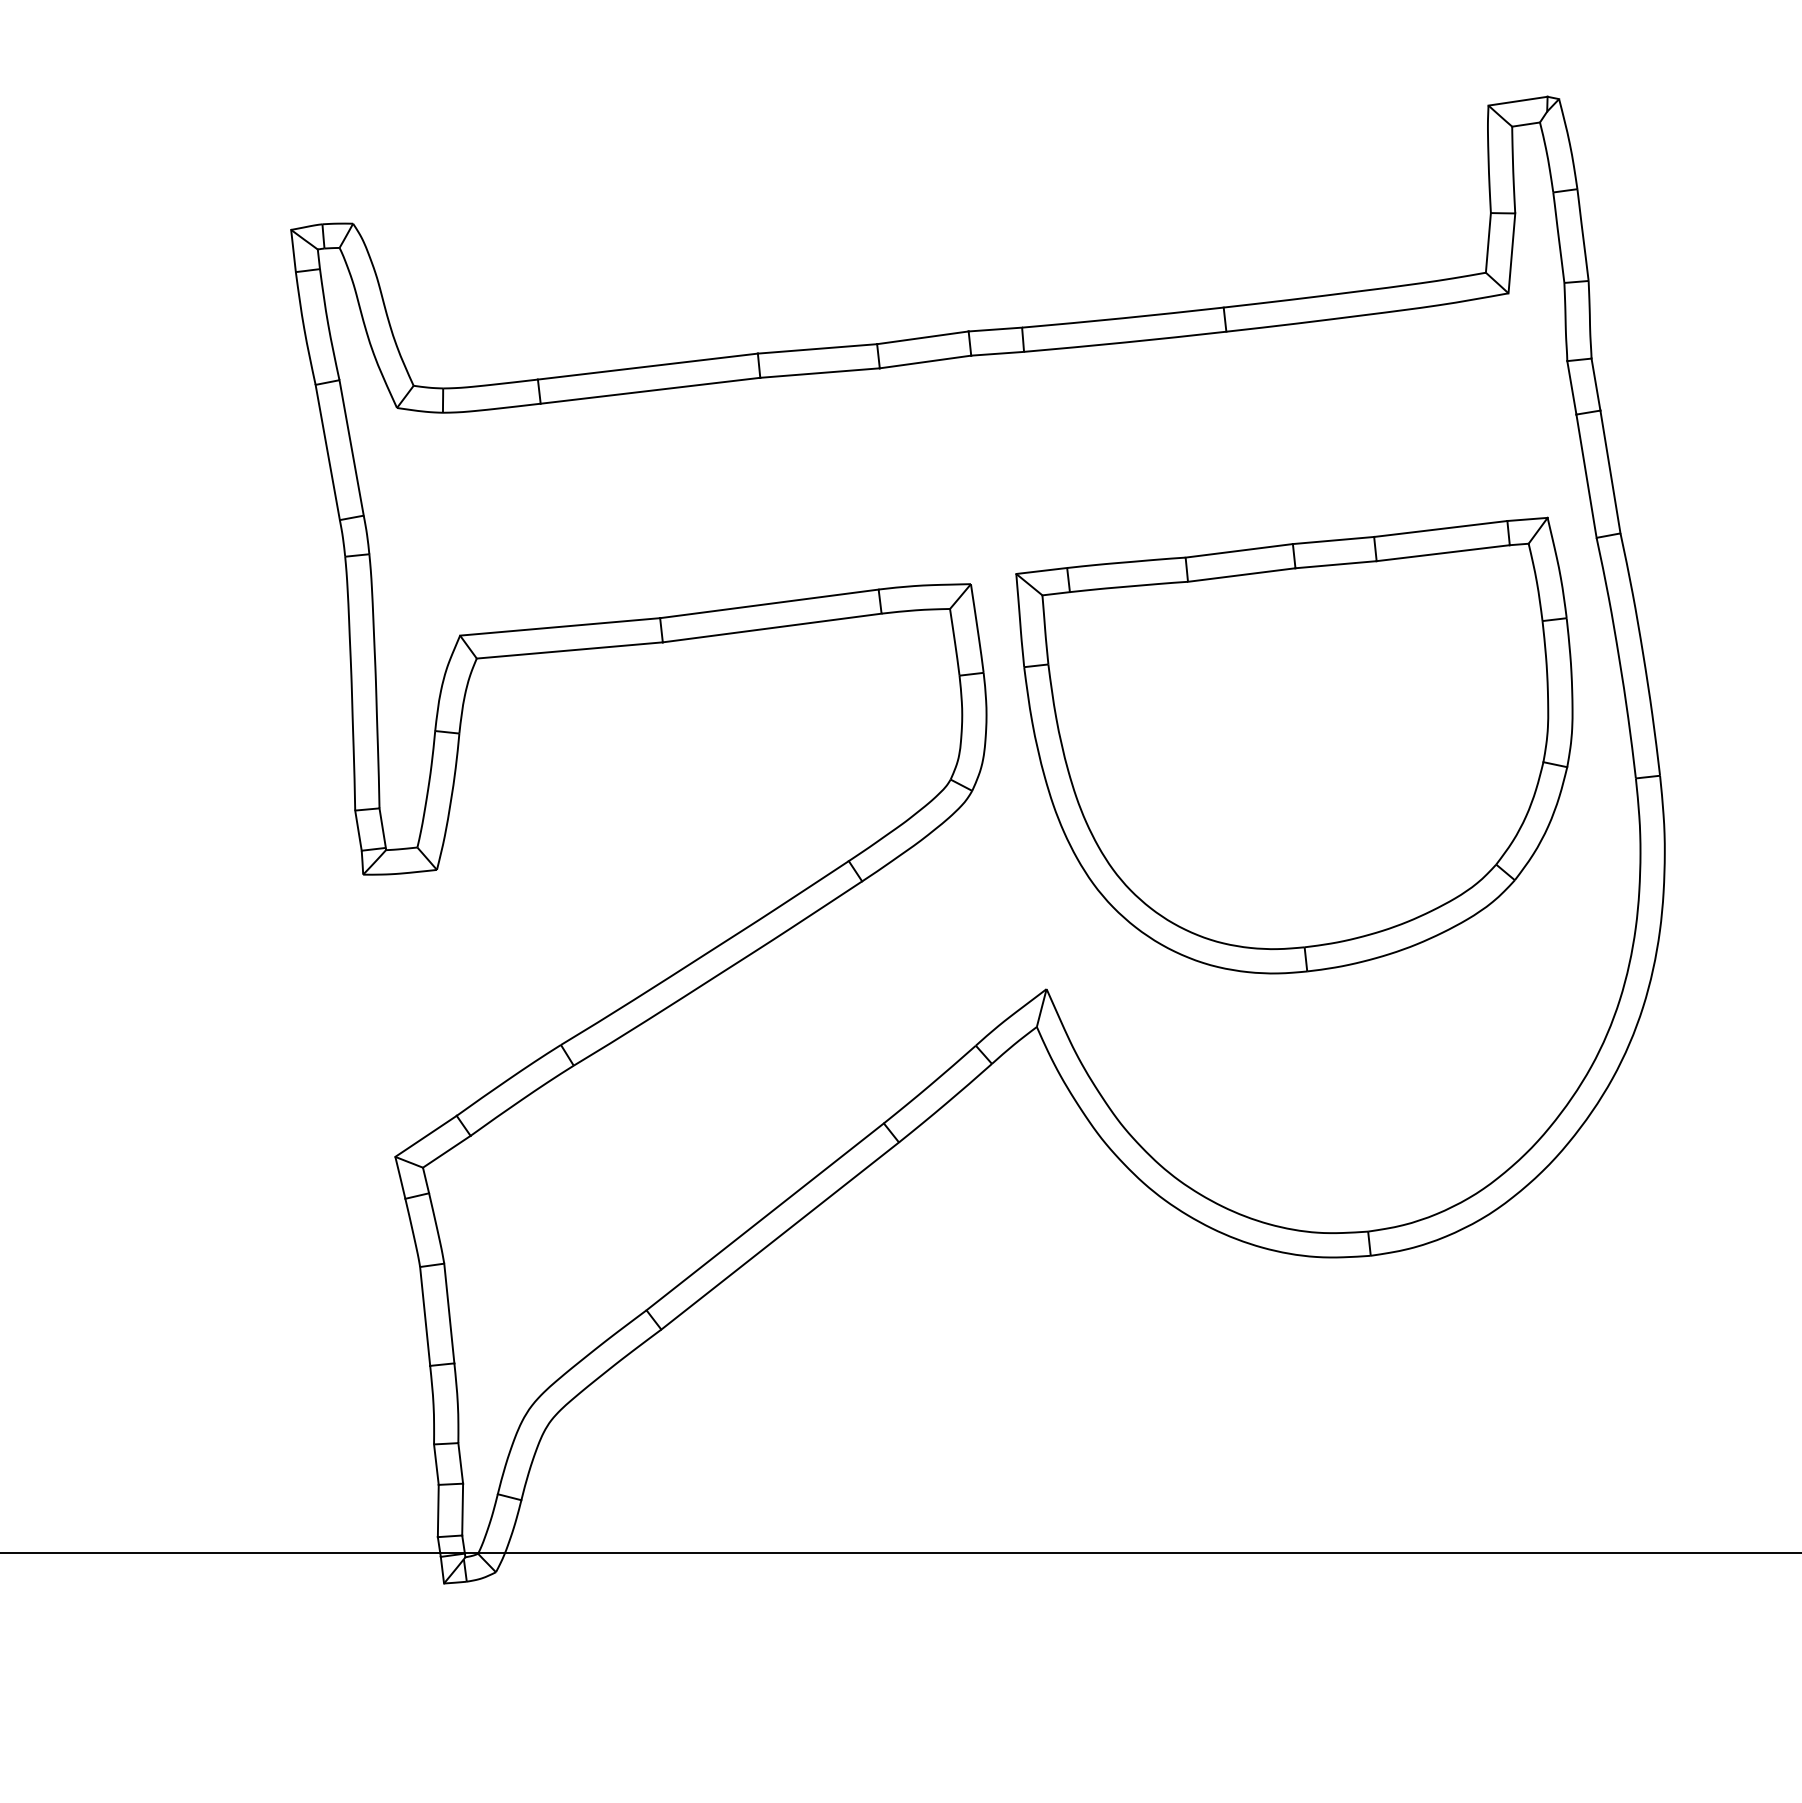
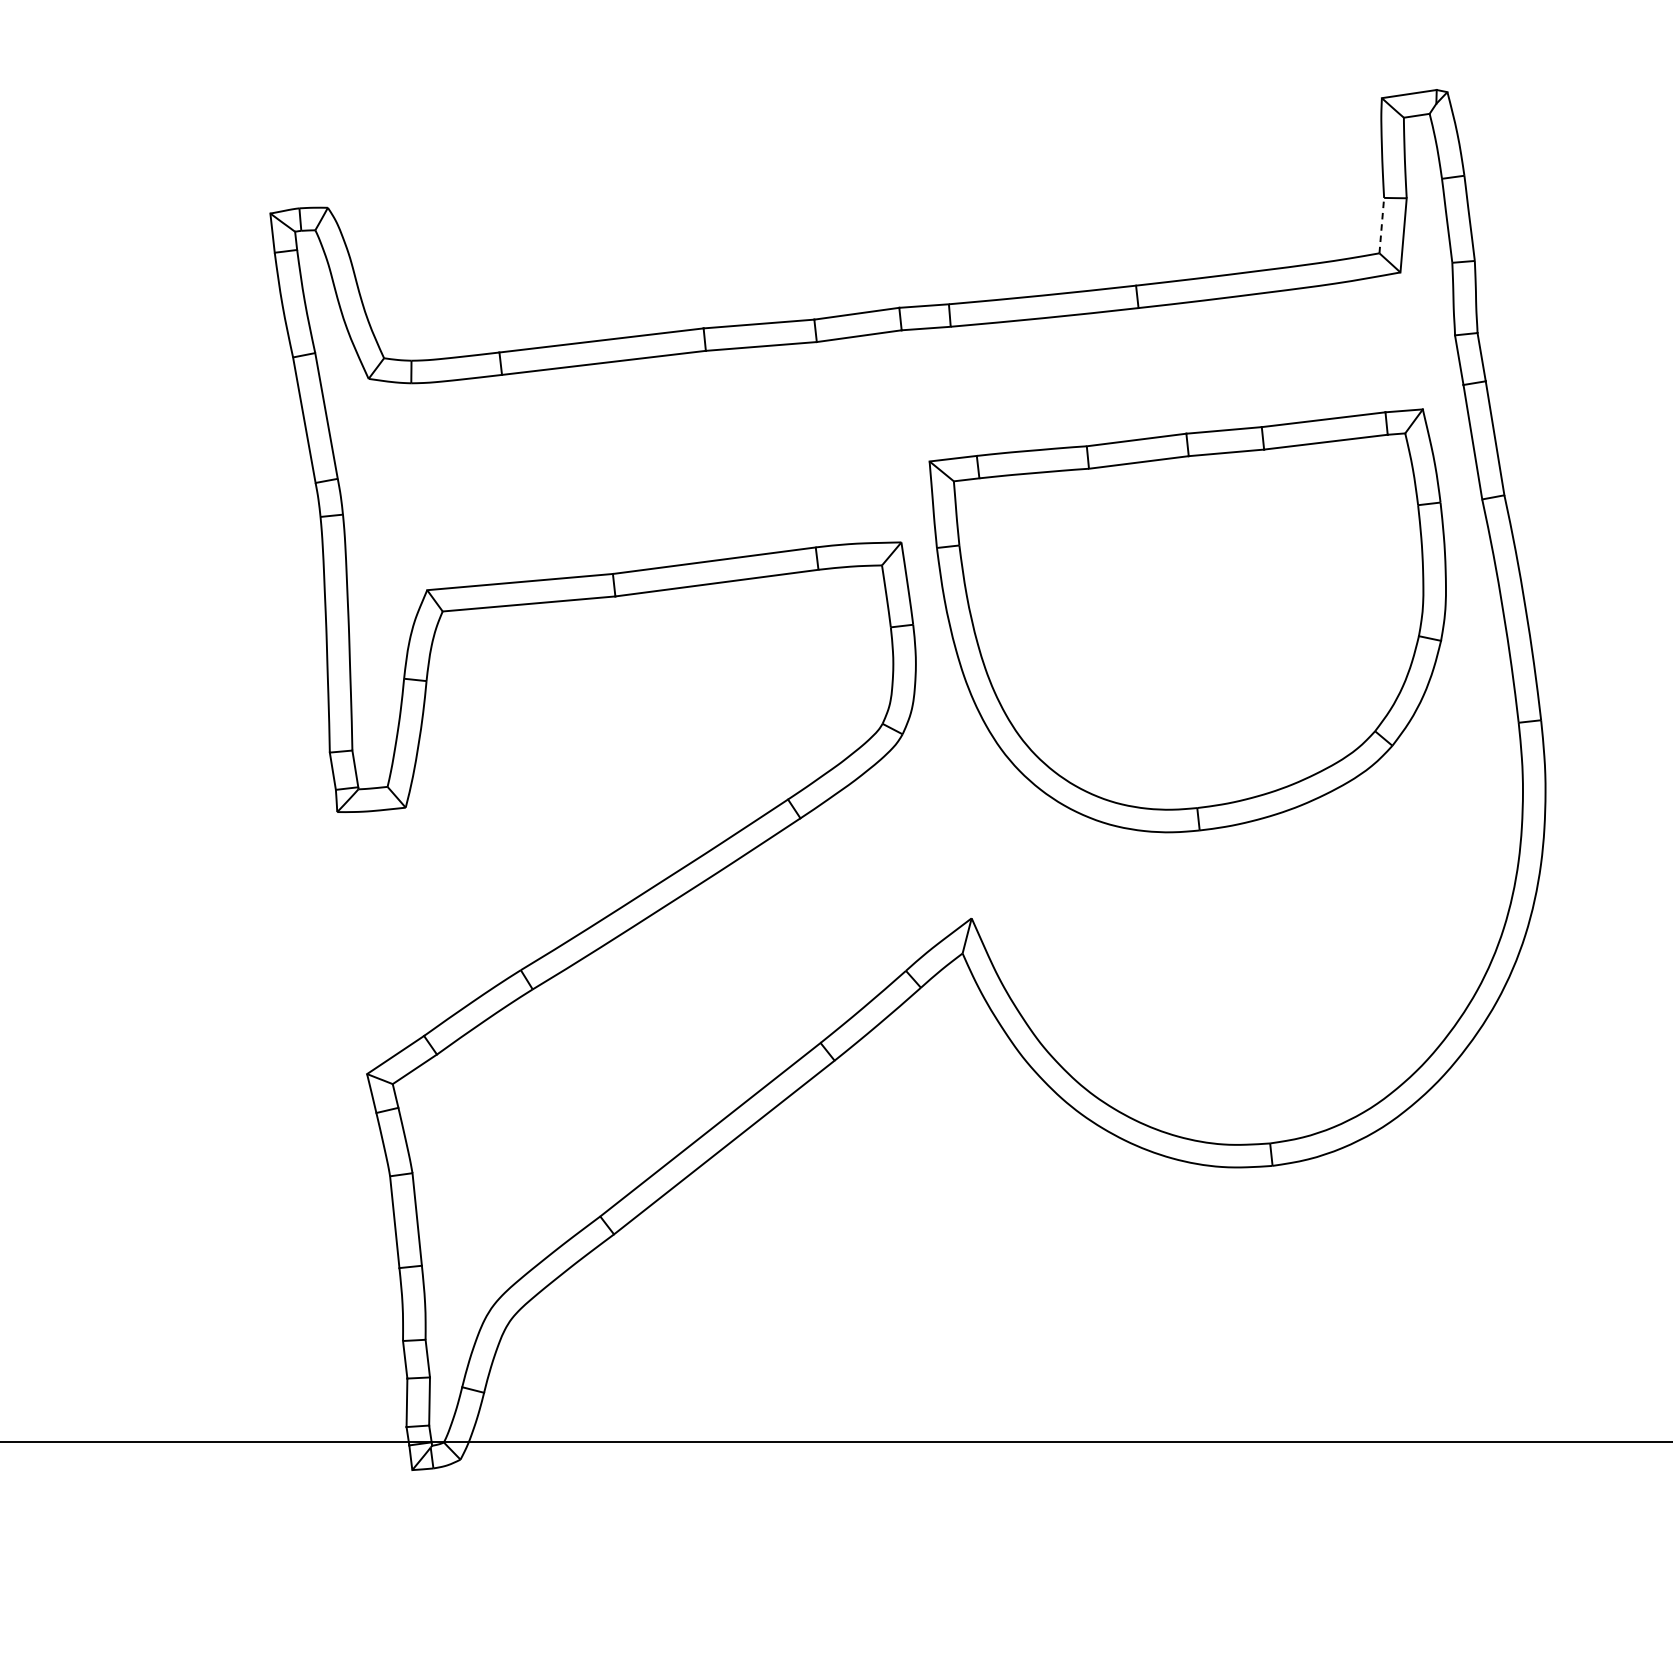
line: (1488, 242) -> (1381, 225), solid -> dashed
part: (1294, 745) -> (1187, 620), moved

